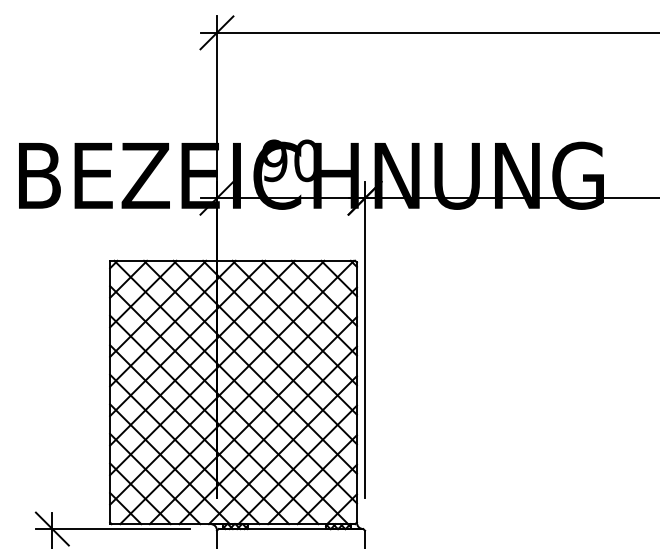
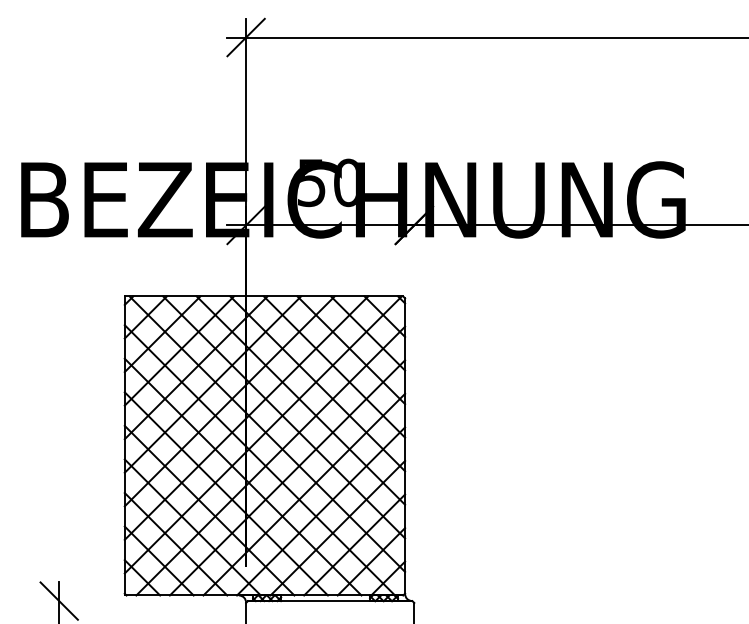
text: (274, 160) -> (311, 182), 90 -> 50
line: (365, 339) -> (414, 385), removed
line: (112, 529) -> (127, 601), removed

